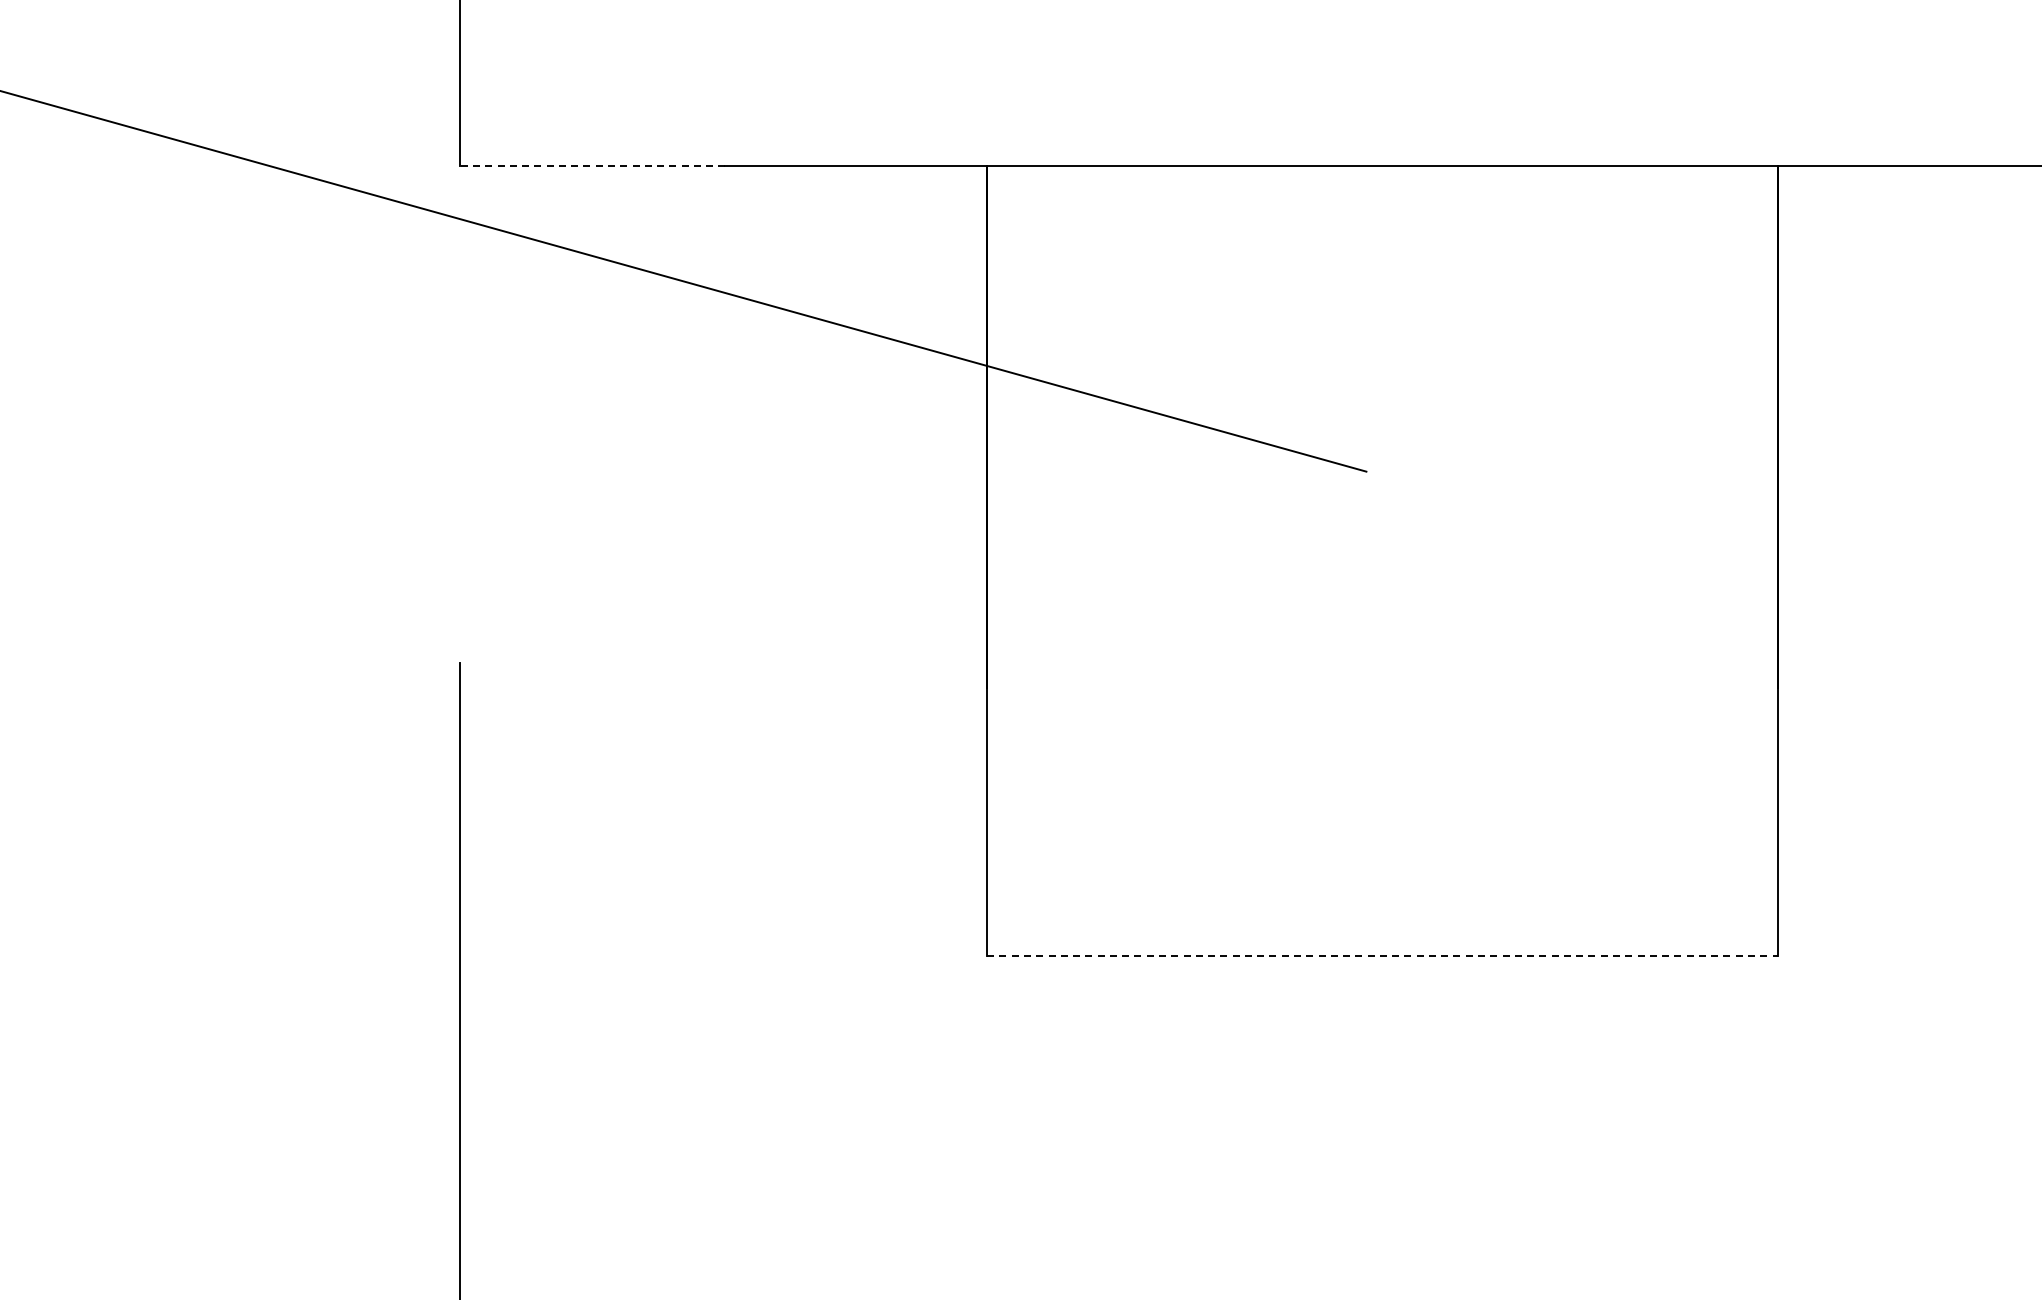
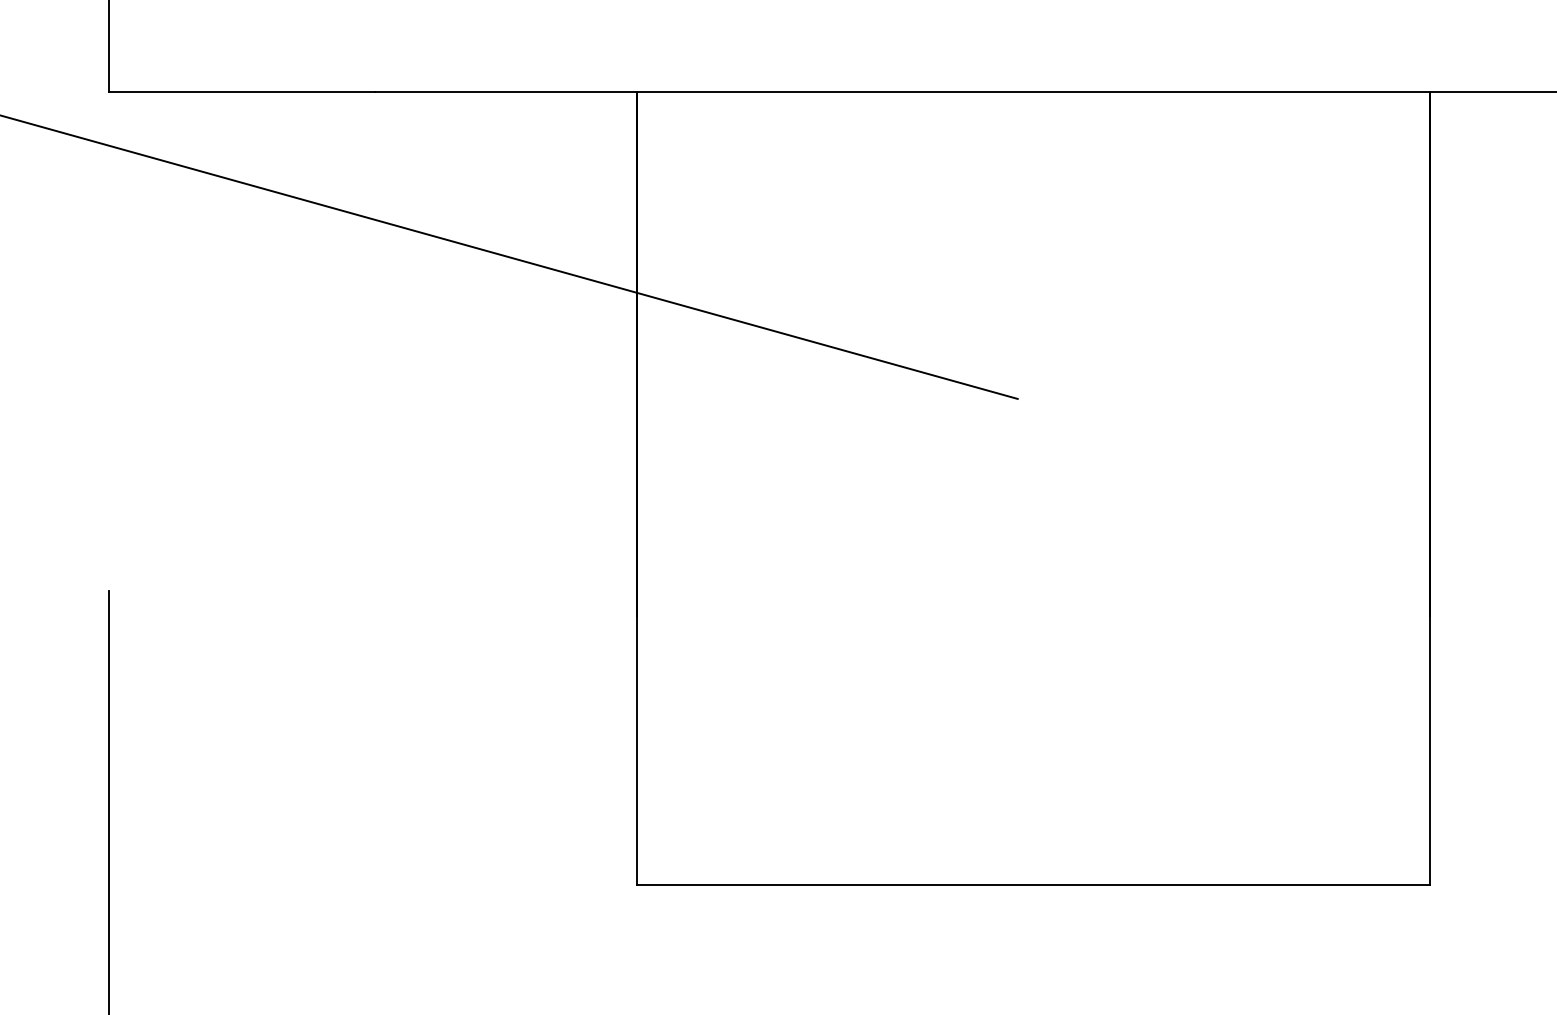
line: (592, 165) -> (241, 91), dashed -> solid
line: (1382, 956) -> (1033, 885), dashed -> solid

